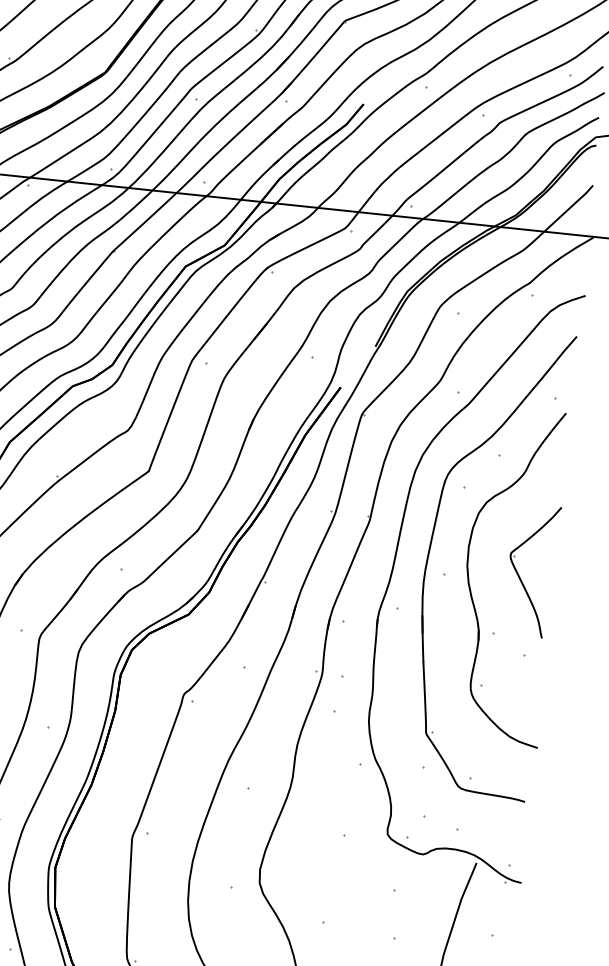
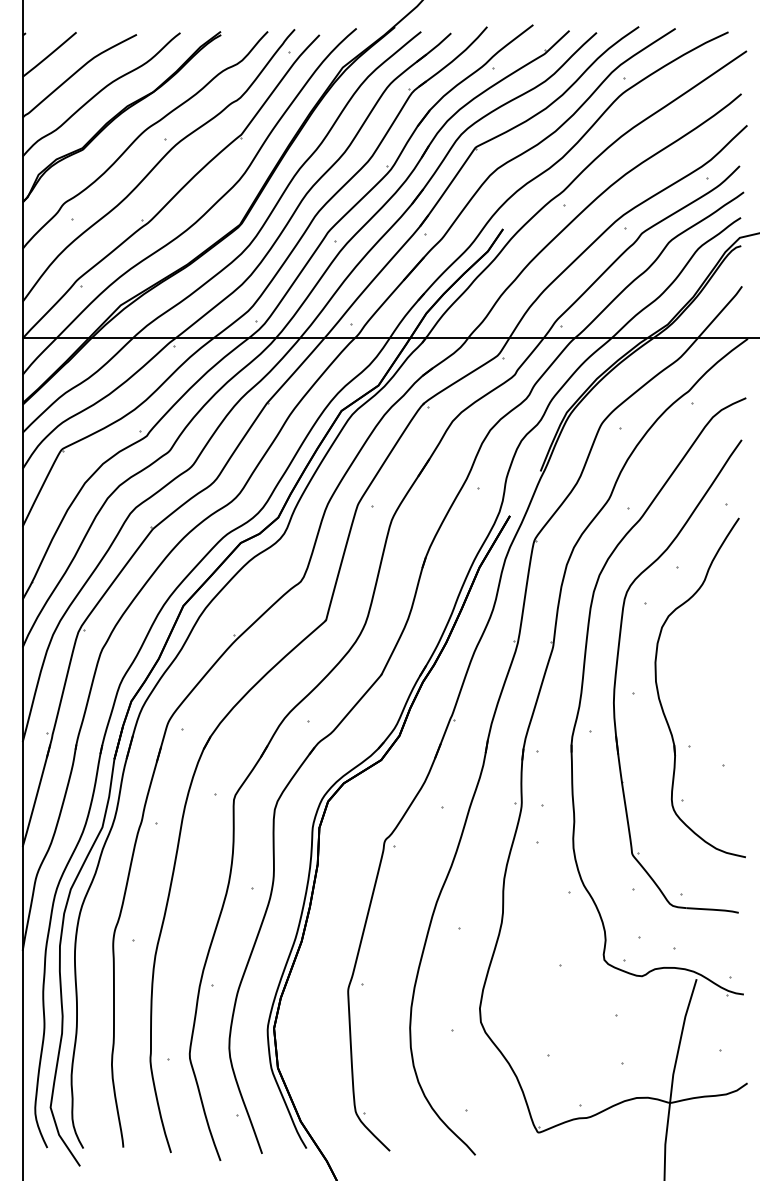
part: (519, 575) -> (709, 685), removed

